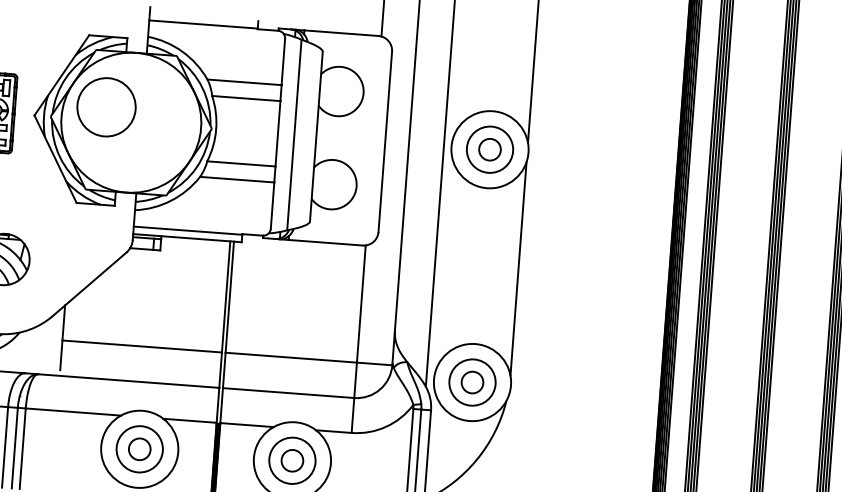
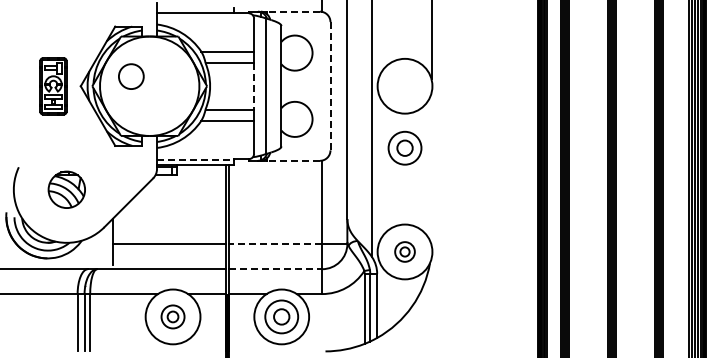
line: (341, 32) -> (293, 11), solid -> dashed
circle: (106, 107) -> (131, 76), size x0.6
line: (278, 134) -> (254, 86), solid -> dashed
line: (385, 140) -> (330, 85), solid -> dashed
part: (489, 148) -> (404, 147), moved
line: (187, 230) -> (195, 159), solid -> dashed
line: (325, 242) -> (293, 160), solid -> dashed
line: (518, 269) -> (431, 169), removed
line: (291, 358) -> (275, 244), solid -> dashed
part: (471, 381) -> (404, 251), size x0.6
line: (288, 393) -> (275, 269), solid -> dashed
part: (138, 448) -> (172, 316), size x0.7

